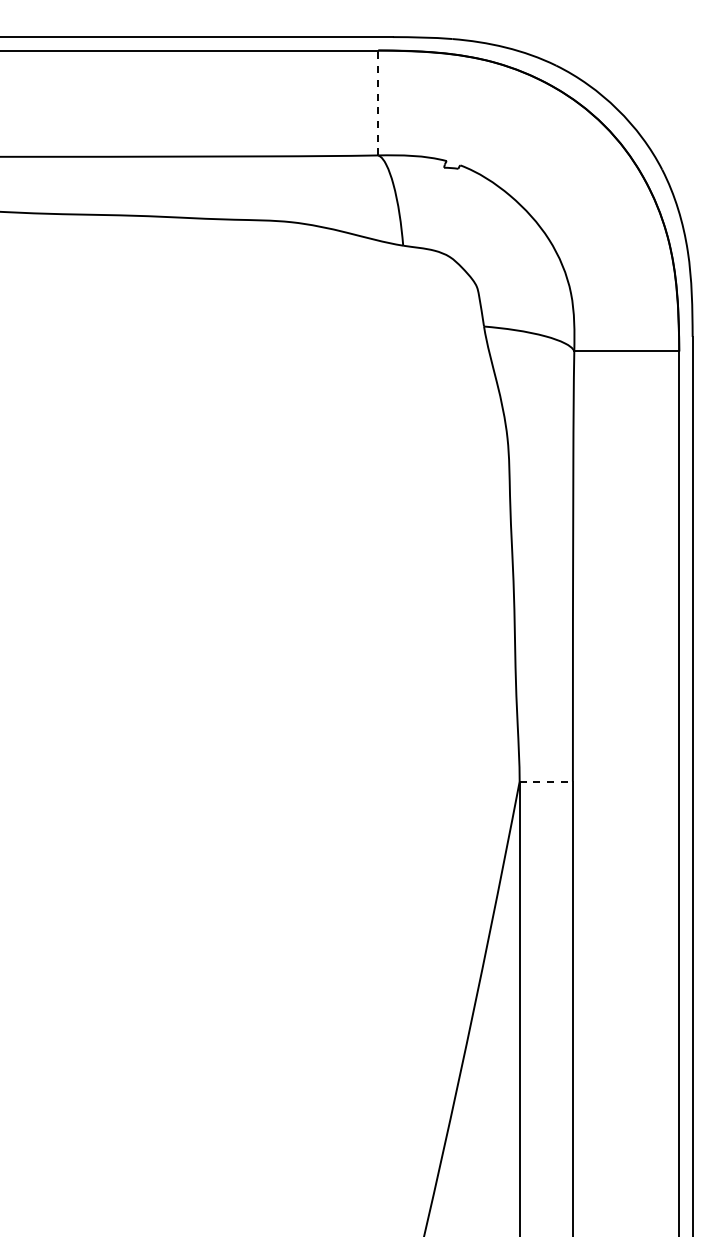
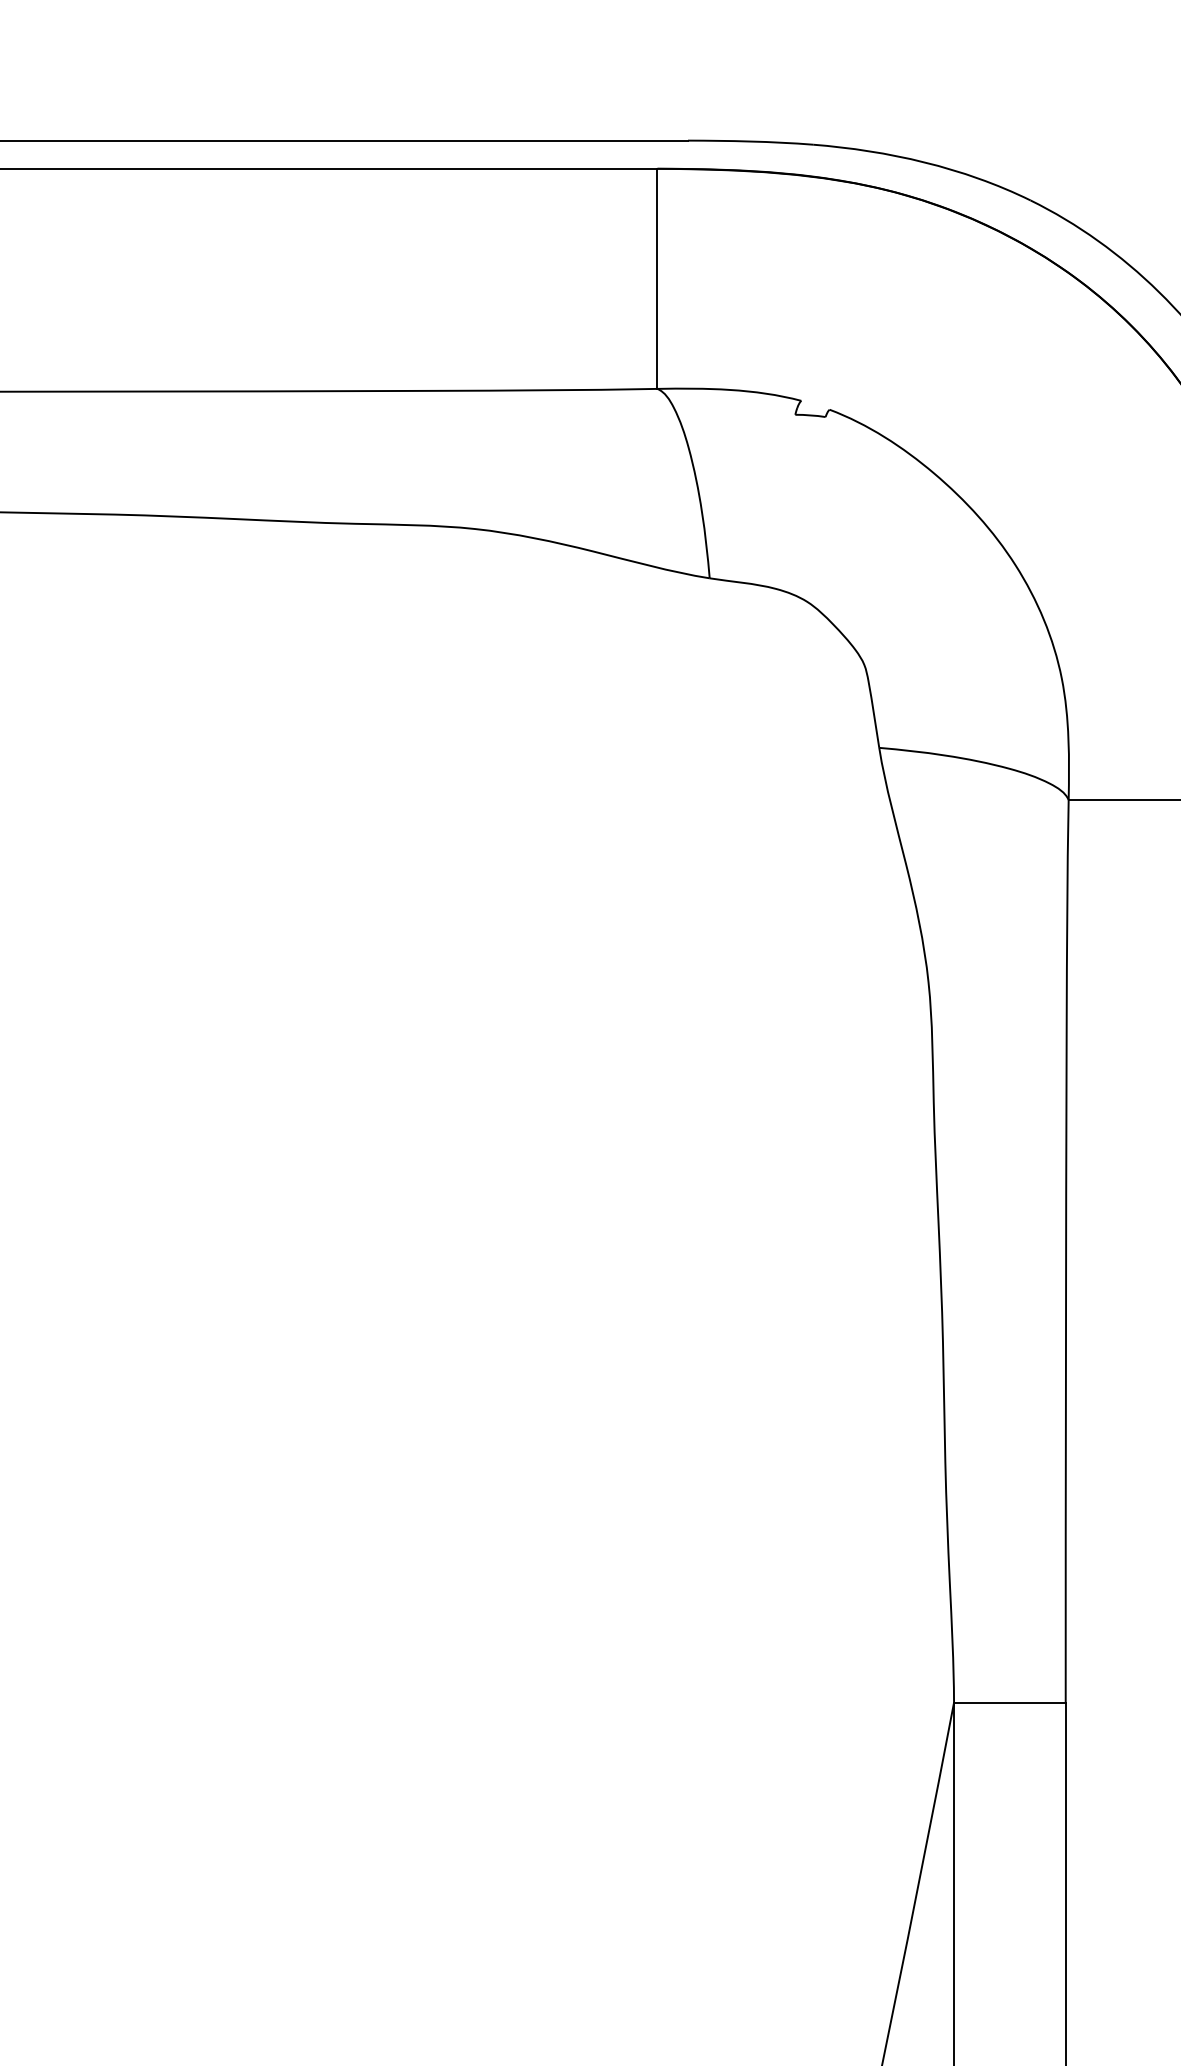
line: (378, 102) -> (657, 277), dashed -> solid
line: (546, 781) -> (1010, 1702), dashed -> solid

